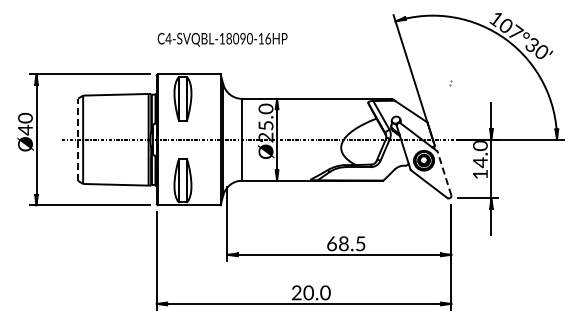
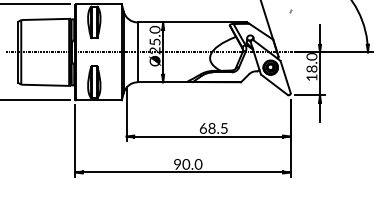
line: (78, 139) -> (17, 52), dashed -> solid
text: (480, 162) -> (312, 68), 14.0 -> 18.0
line: (444, 173) -> (285, 77), dashed -> solid
text: (296, 293) -> (177, 164), 20.0 -> 90.0

